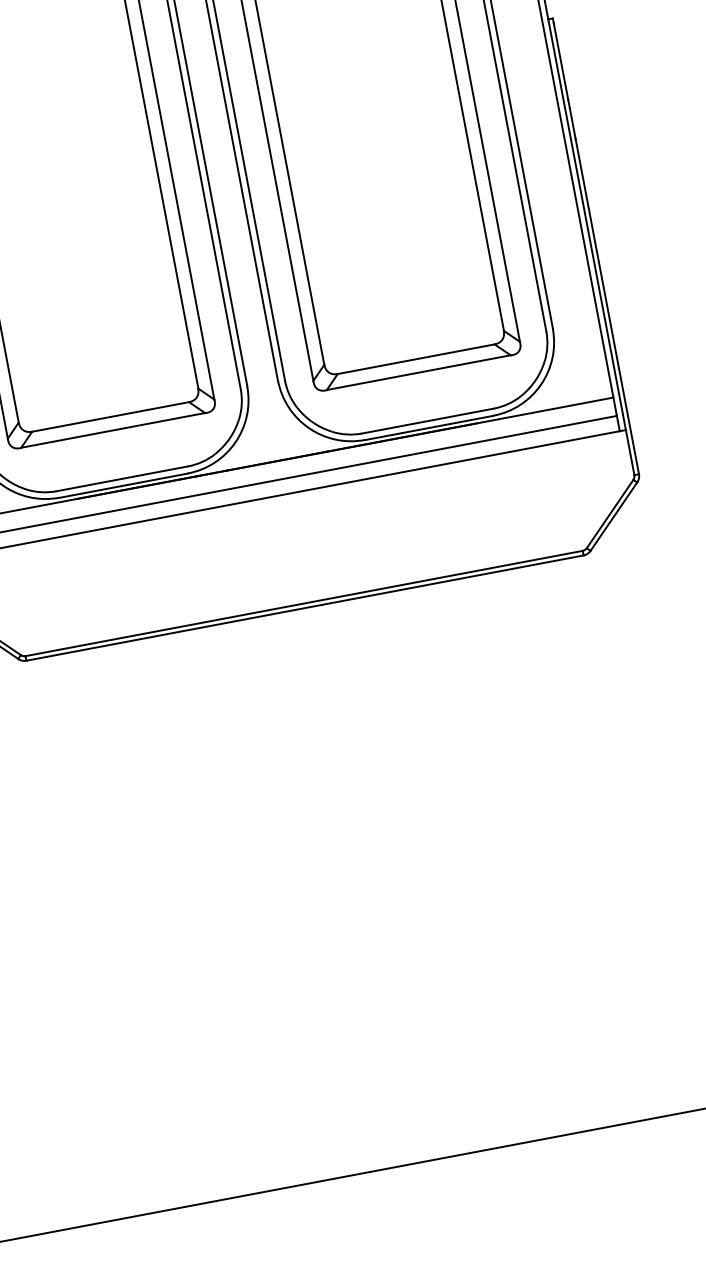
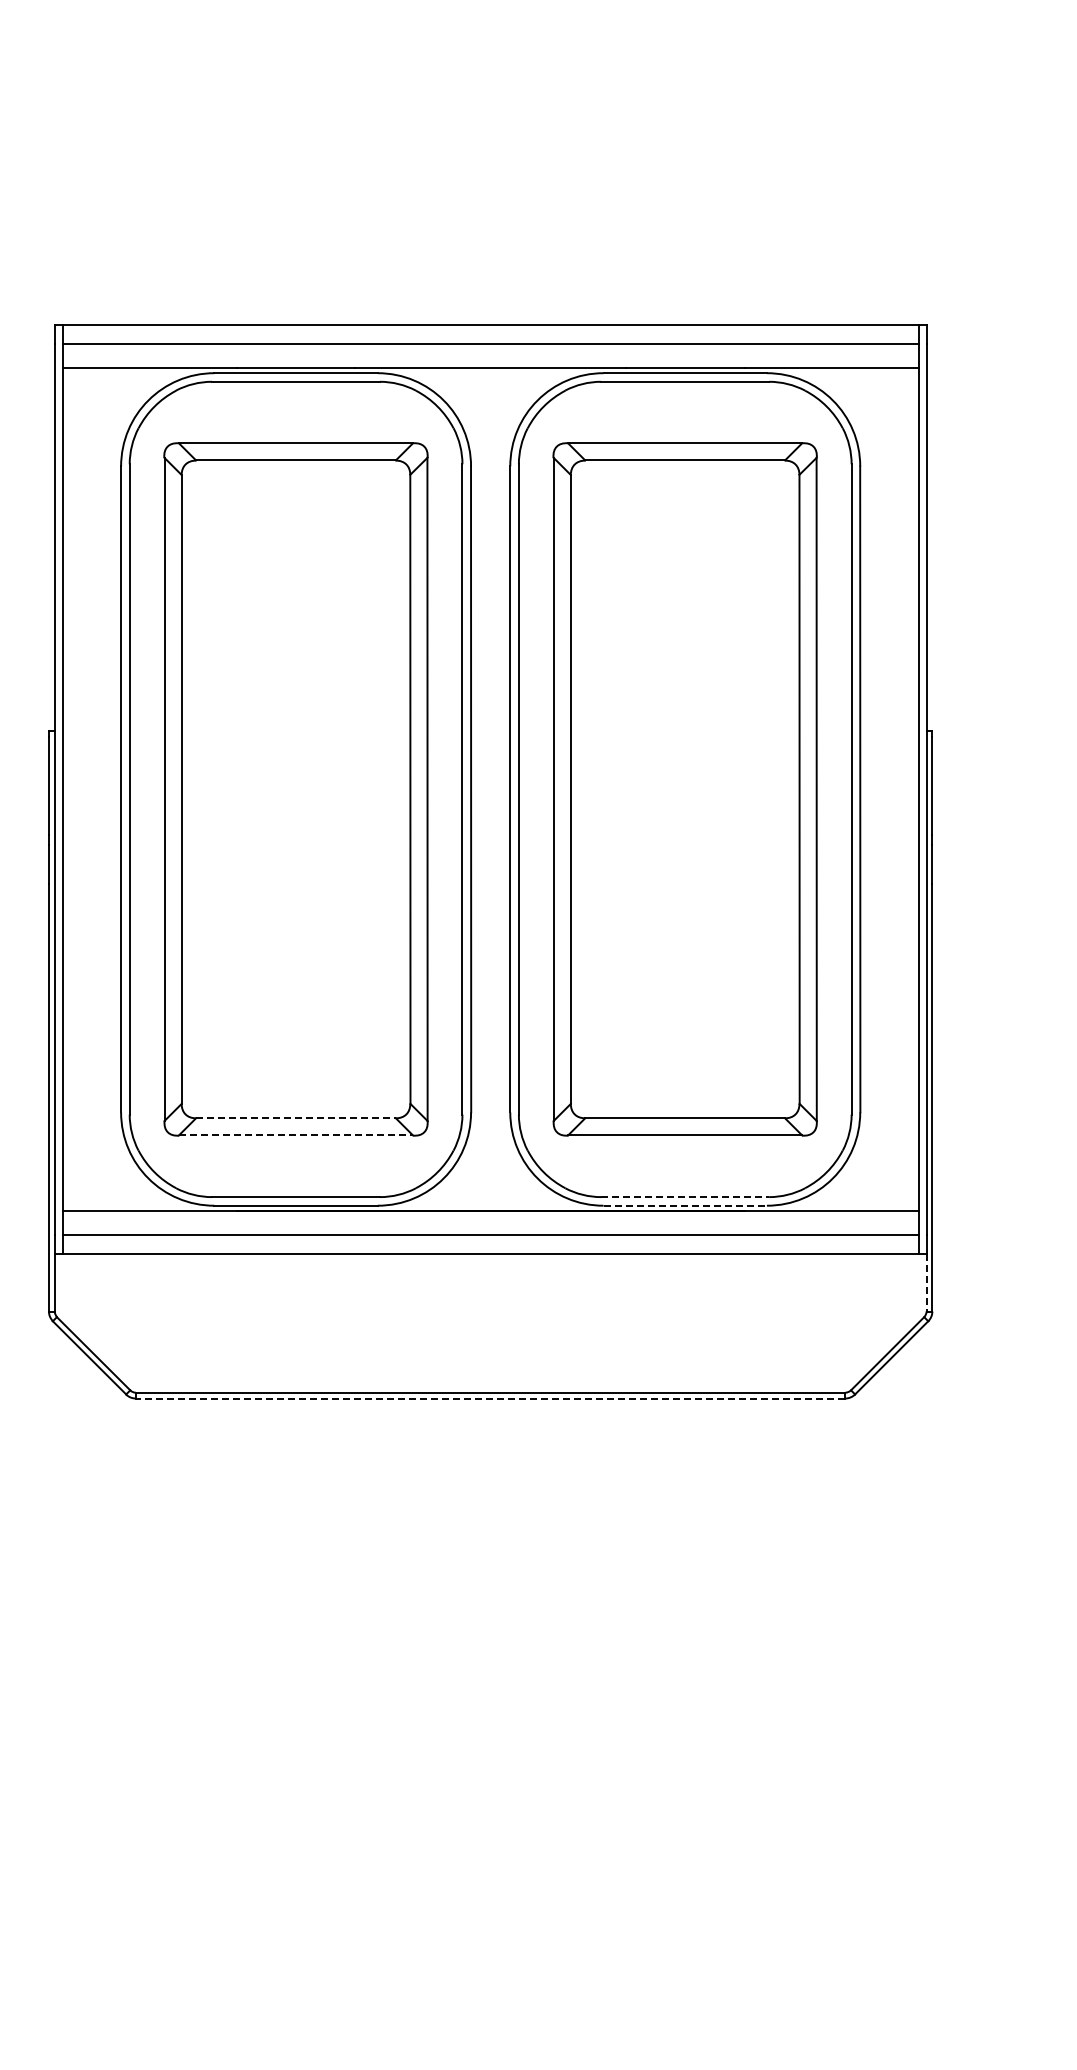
line: (110, 417) -> (295, 1118), solid -> dashed
line: (428, 421) -> (685, 1197), solid -> dashed
line: (429, 427) -> (685, 1205), solid -> dashed
line: (113, 430) -> (296, 1135), solid -> dashed
line: (630, 452) -> (926, 1282), solid -> dashed
line: (304, 608) -> (490, 1398), solid -> dashed

